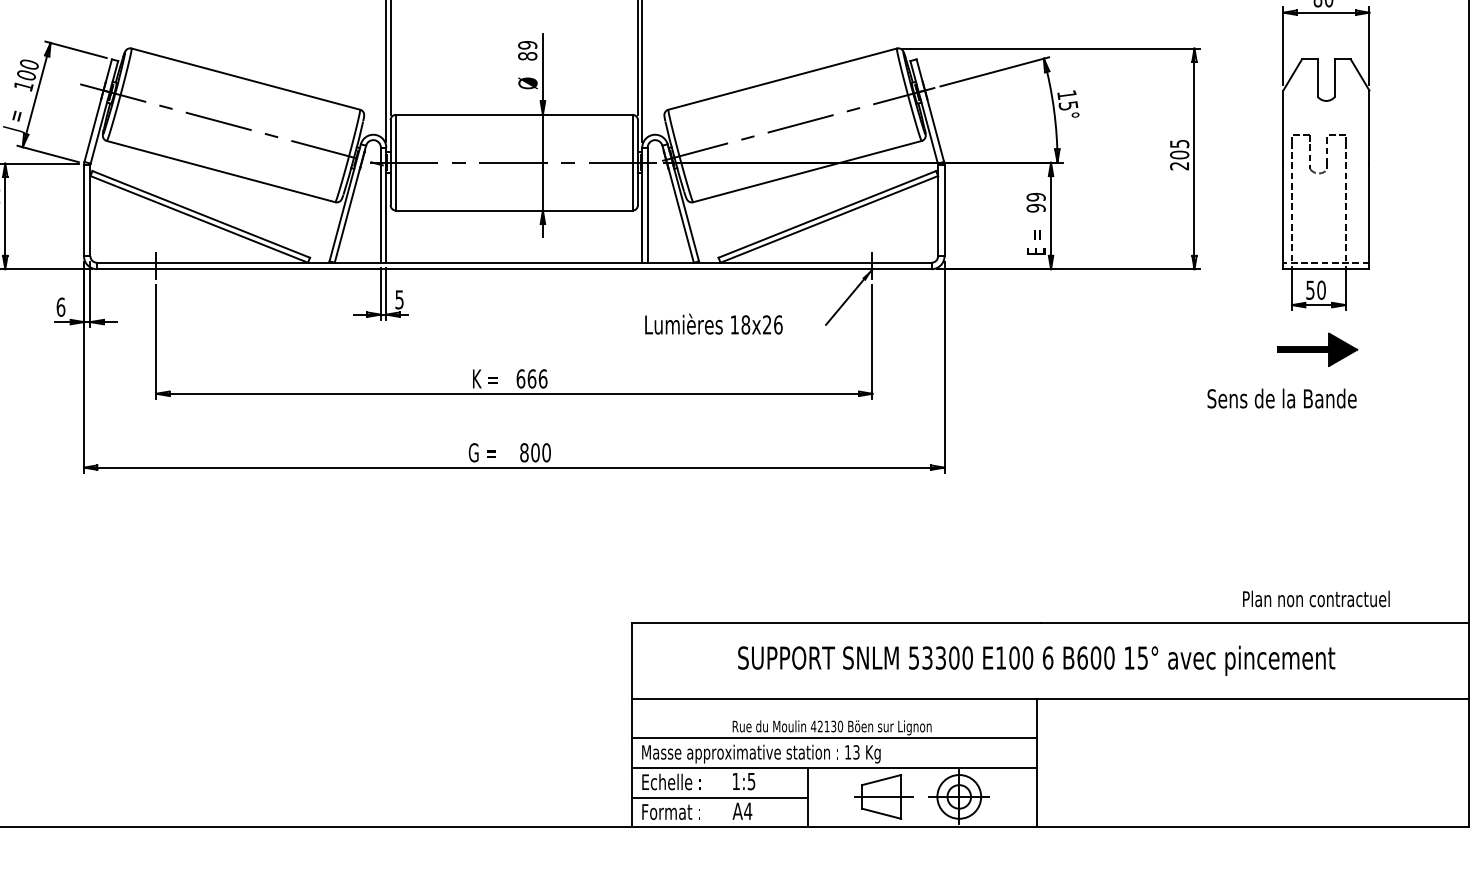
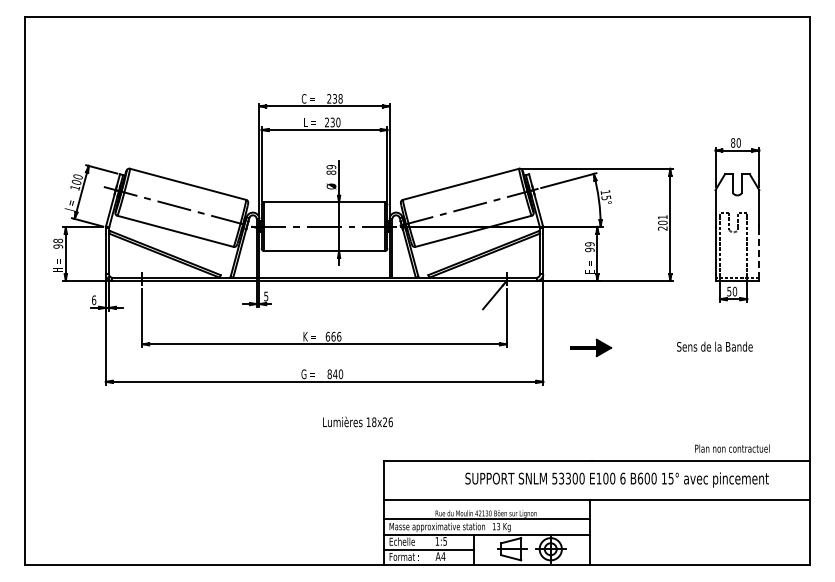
text: (1179, 144) -> (662, 217), 205 -> 201
line: (1369, 211) -> (759, 251), solid -> dashed
text: (712, 323) -> (357, 421), moved
part: (1318, 348) -> (591, 347), moved
text: (535, 453) -> (335, 374), 800 -> 840
text: (1035, 659) -> (616, 479), moved

